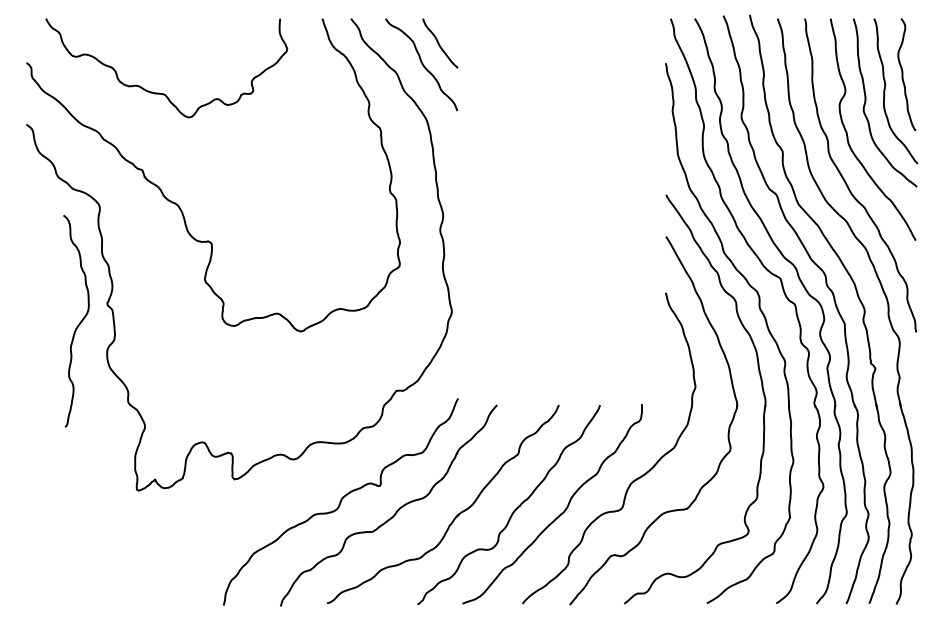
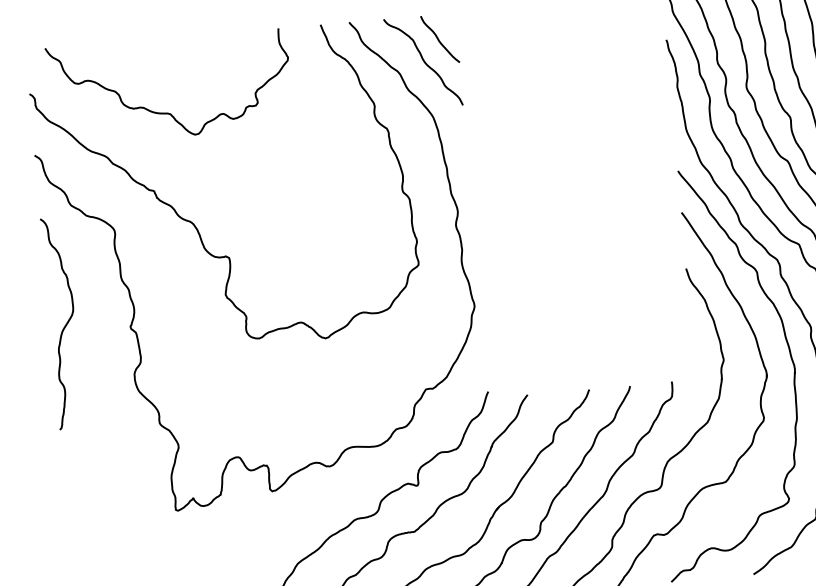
curve: (79, 322) -> (65, 324), moved

